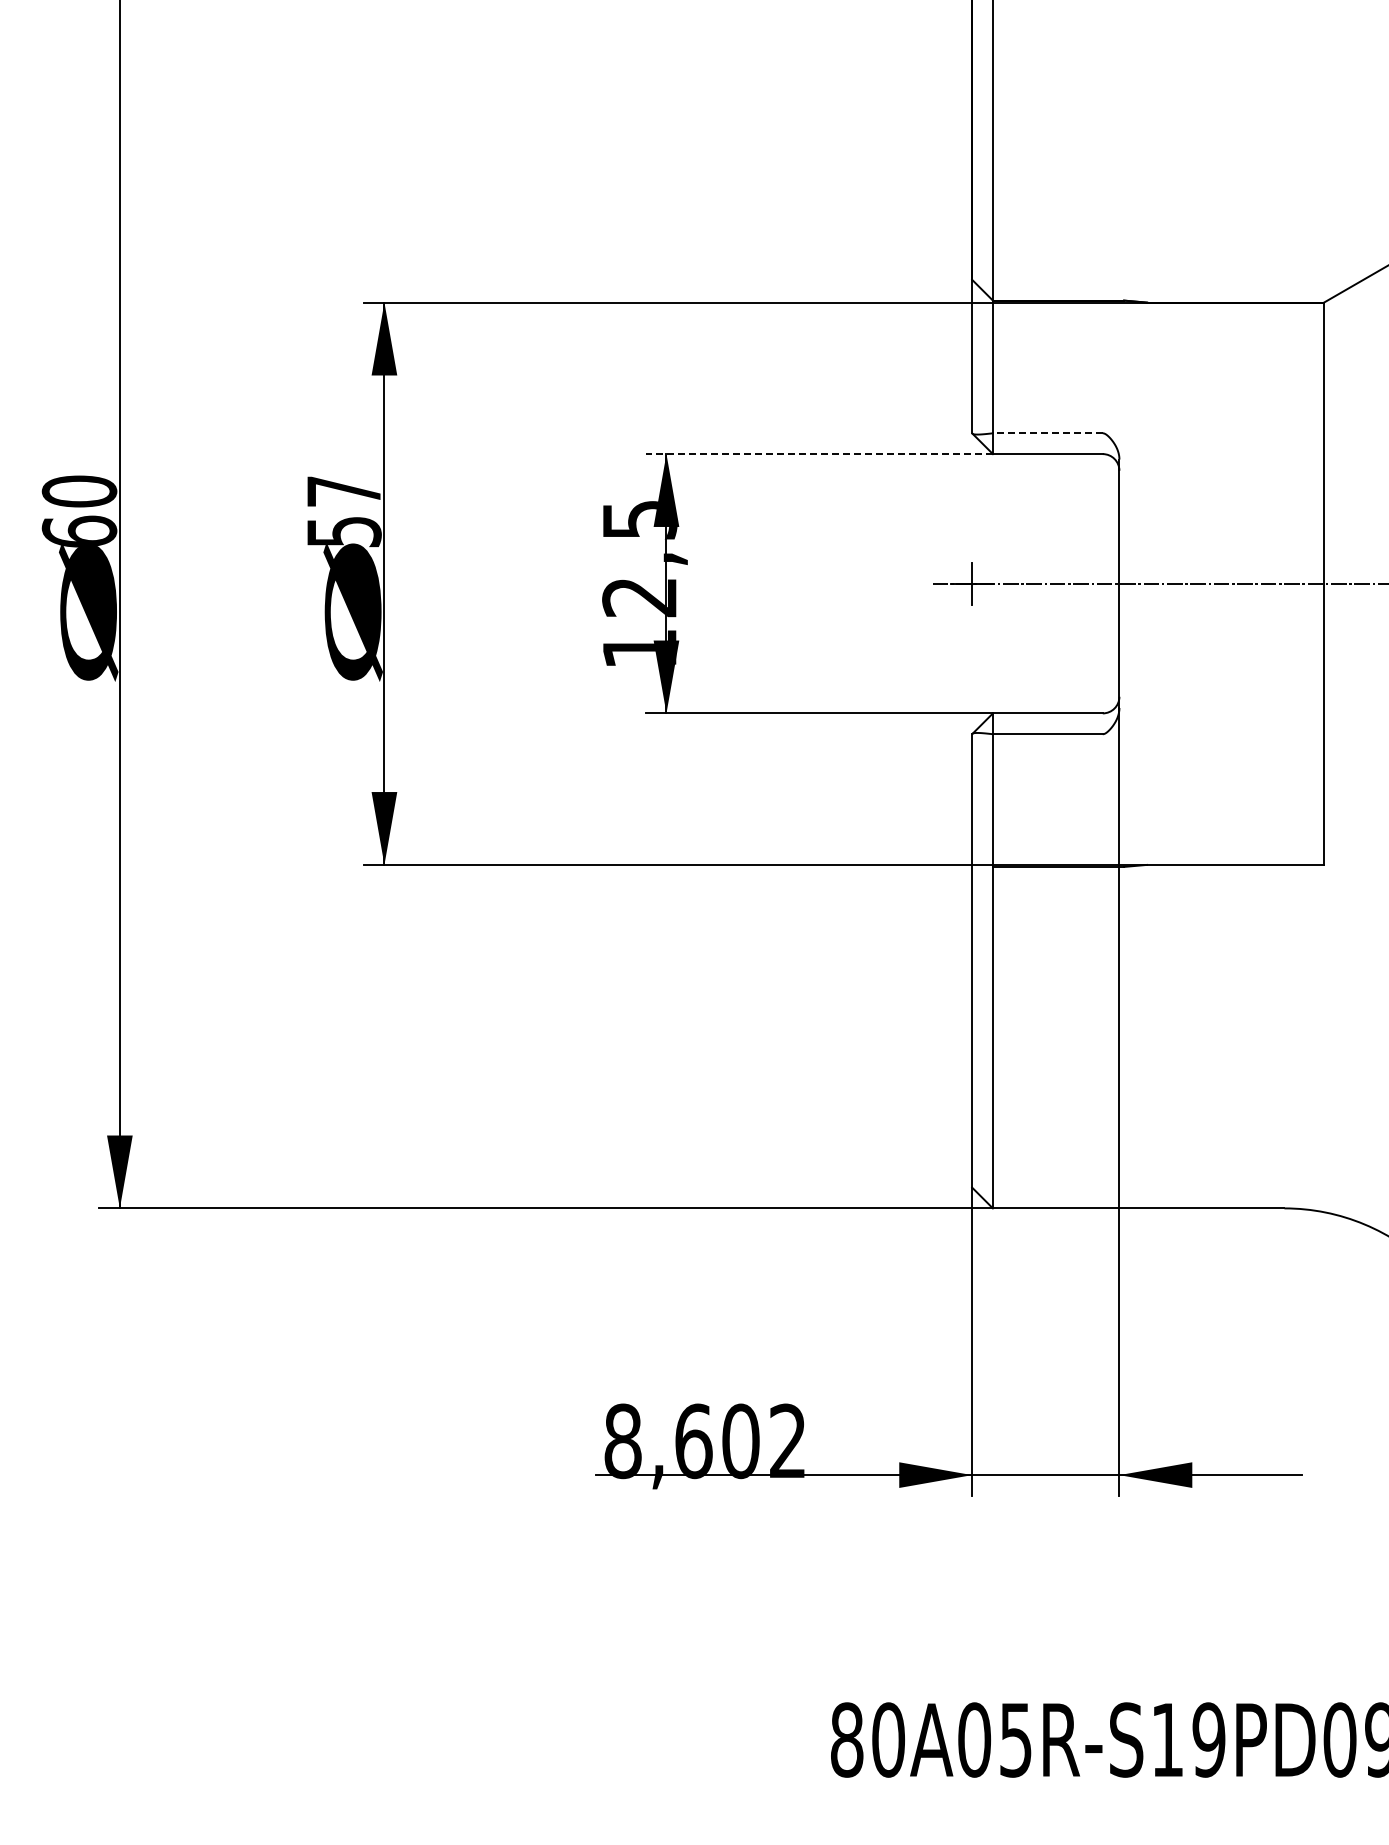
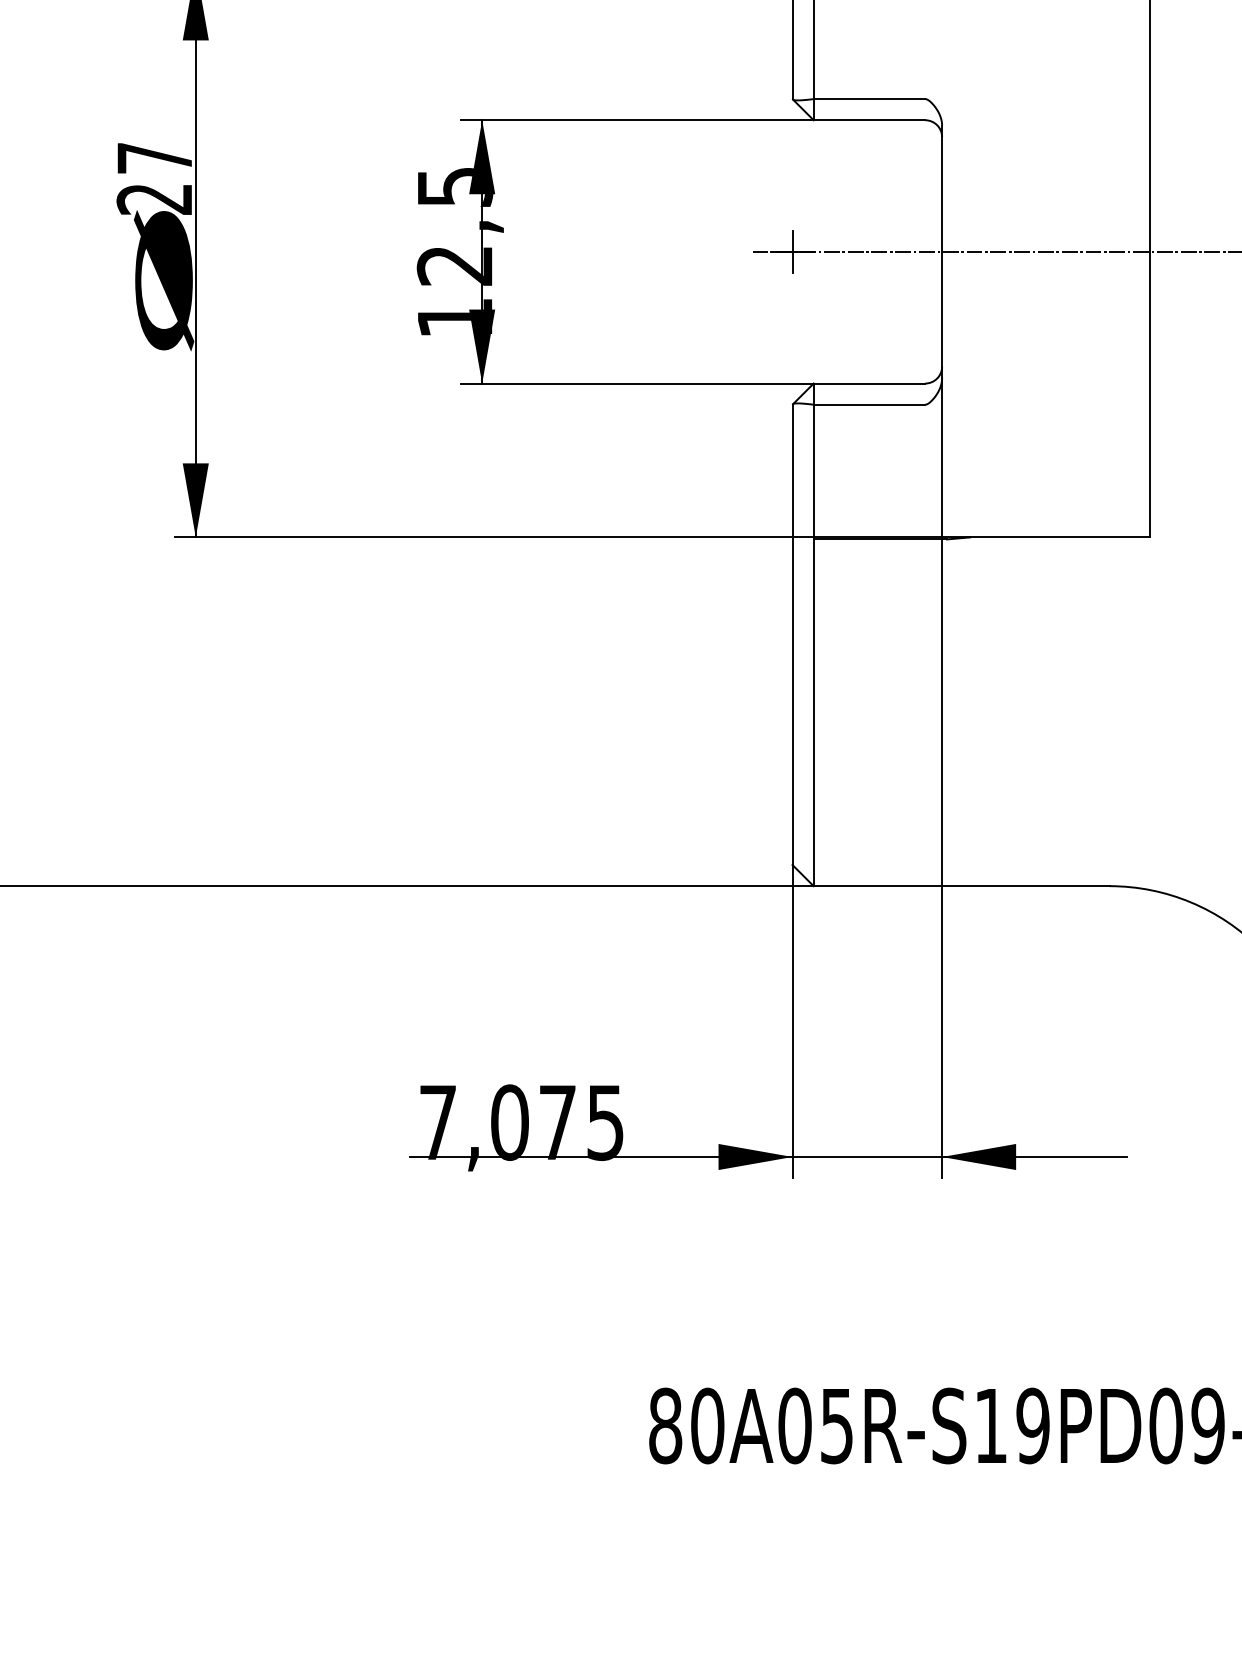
line: (1047, 433) -> (869, 99), dashed -> solid
line: (819, 454) -> (637, 120), dashed -> solid
text: (343, 532) -> (154, 199), 57 -> 27
text: (704, 1441) -> (520, 1122), 8,602 -> 7,075

